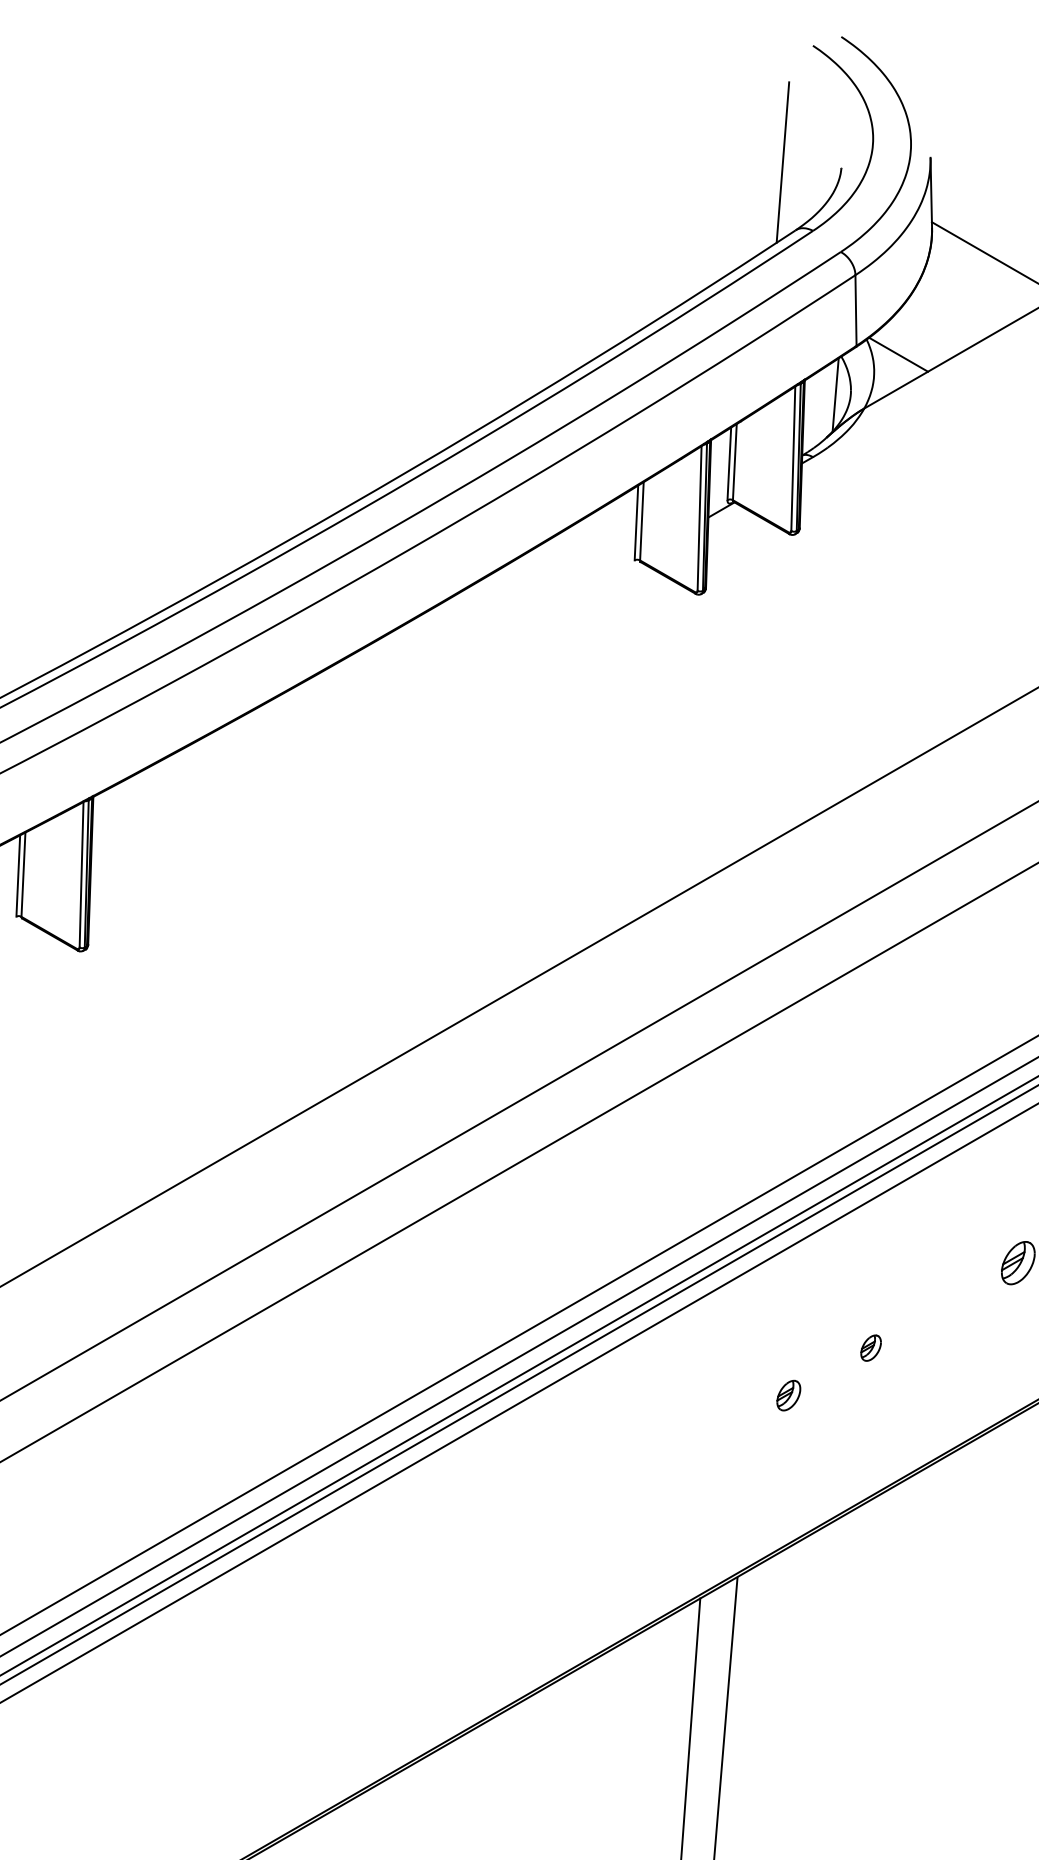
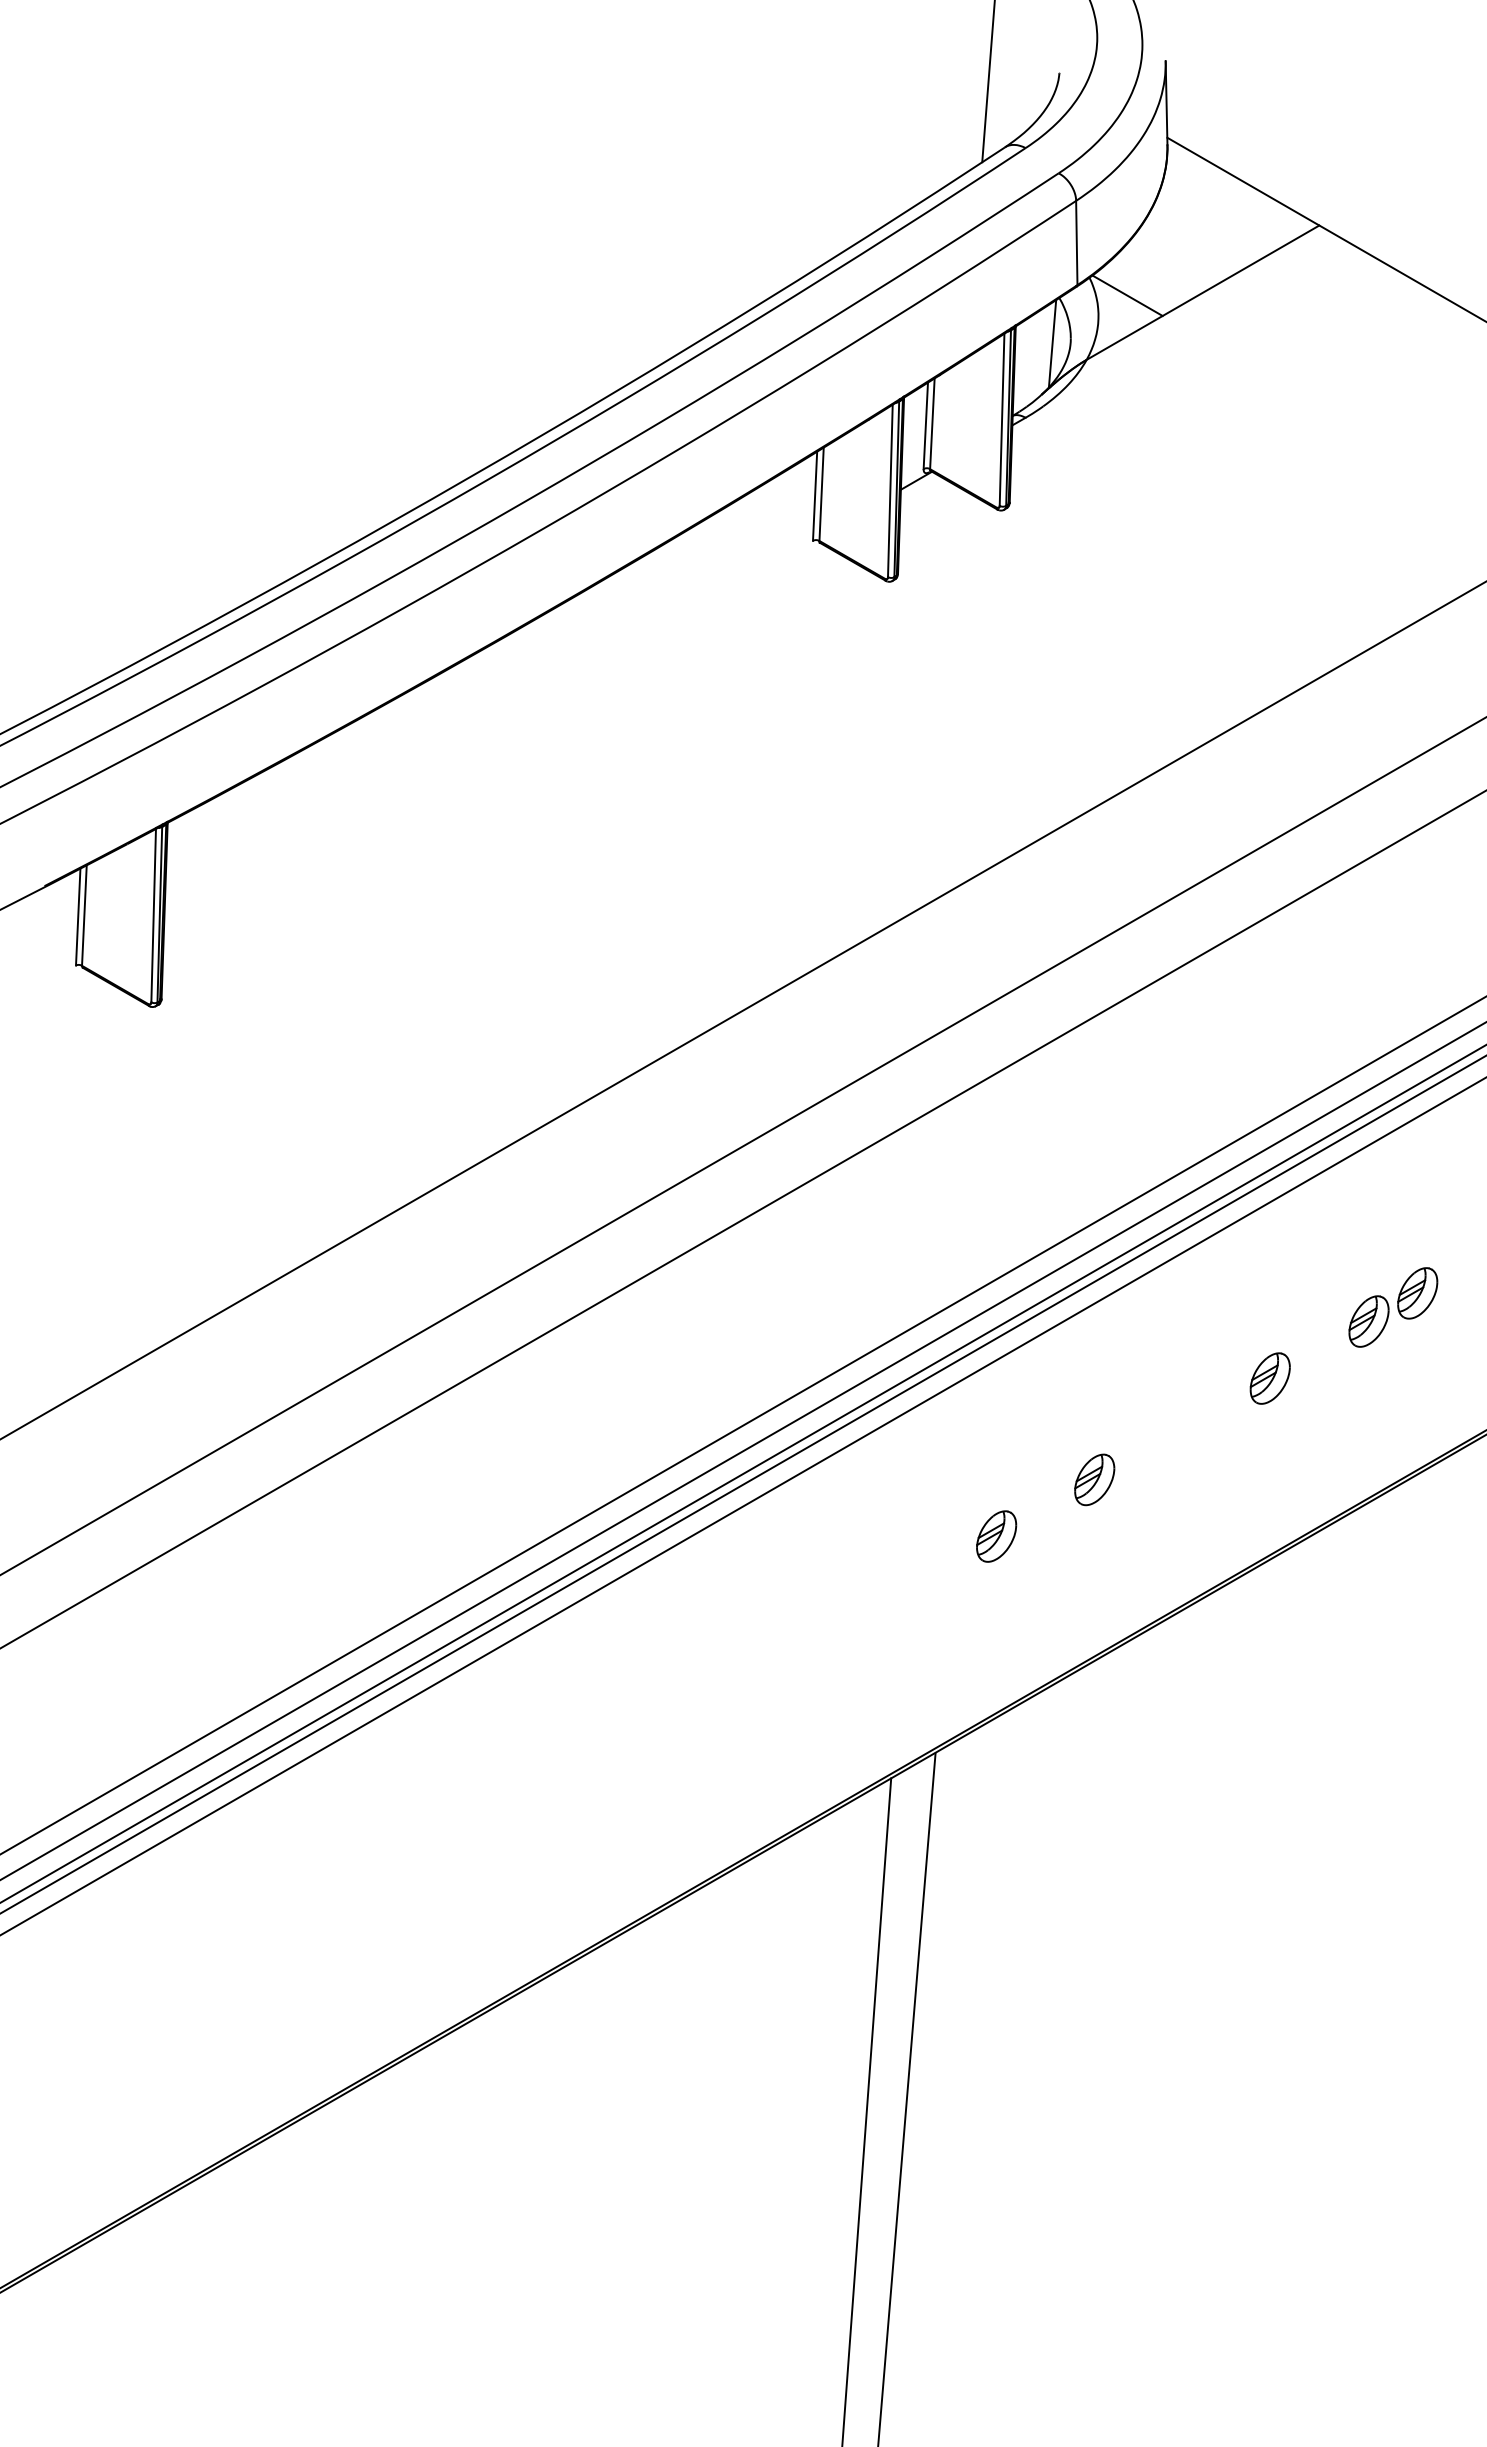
part: (870, 1347) -> (1094, 1479), size x1.67
part: (788, 1395) -> (996, 1536), size x1.43

